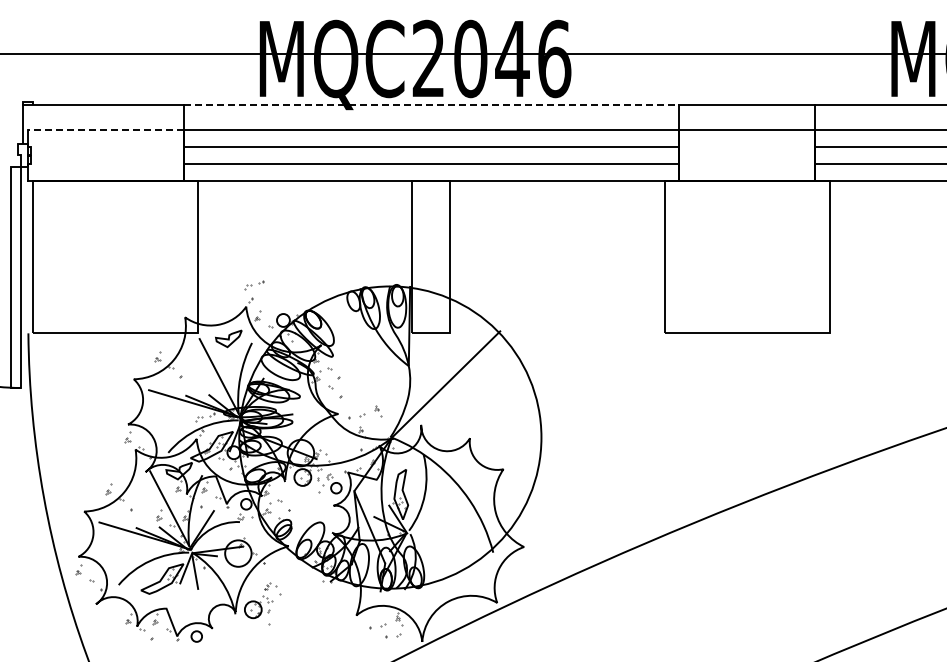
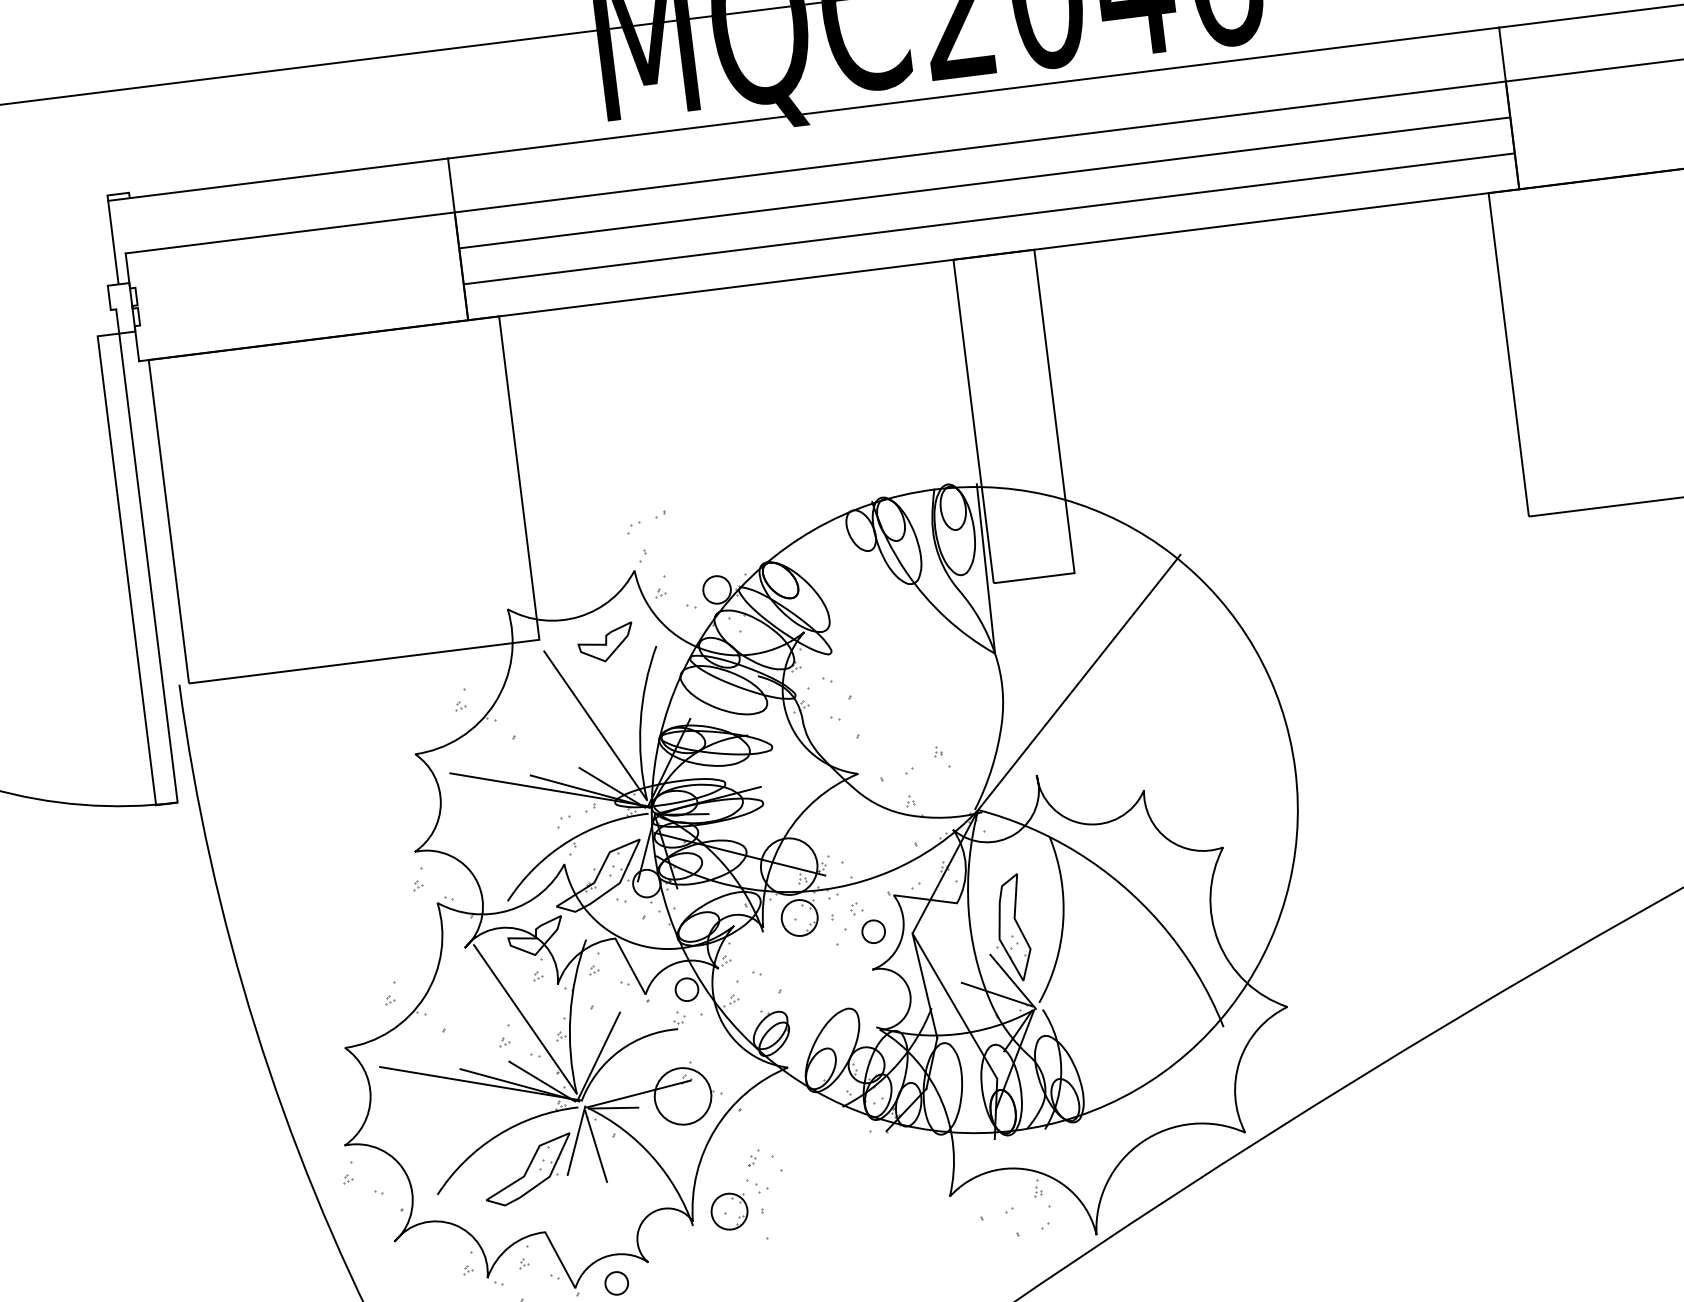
line: (431, 104) -> (974, 92), dashed -> solid
line: (105, 130) -> (289, 233), dashed -> solid

